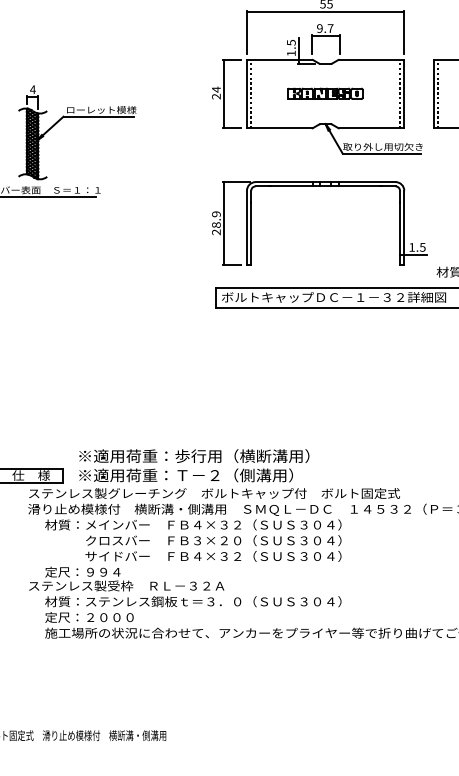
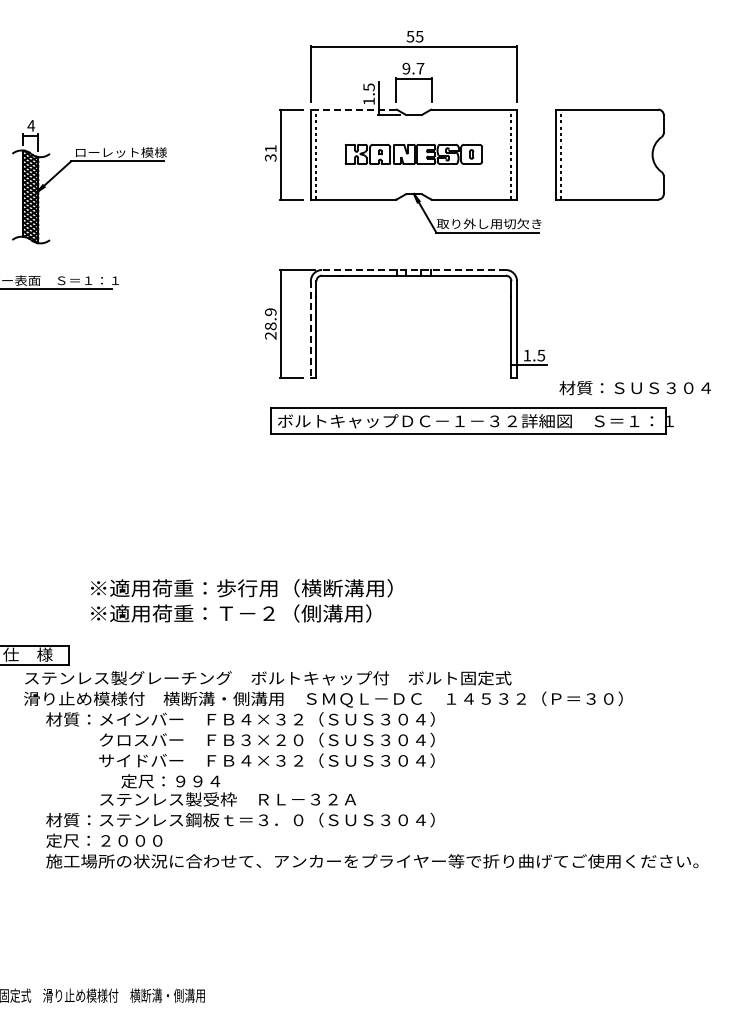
line: (278, 59) -> (352, 109), solid -> dashed
text: (216, 92) -> (270, 152), 24 -> 31
part: (325, 93) -> (413, 153), size x1.4
part: (77, 116) -> (89, 161), moved
line: (325, 182) -> (413, 270), solid -> dashed
line: (246, 227) -> (310, 329), solid -> dashed
text: (194, 465) -> (241, 600), moved
text: (126, 579) -> (227, 790), moved

